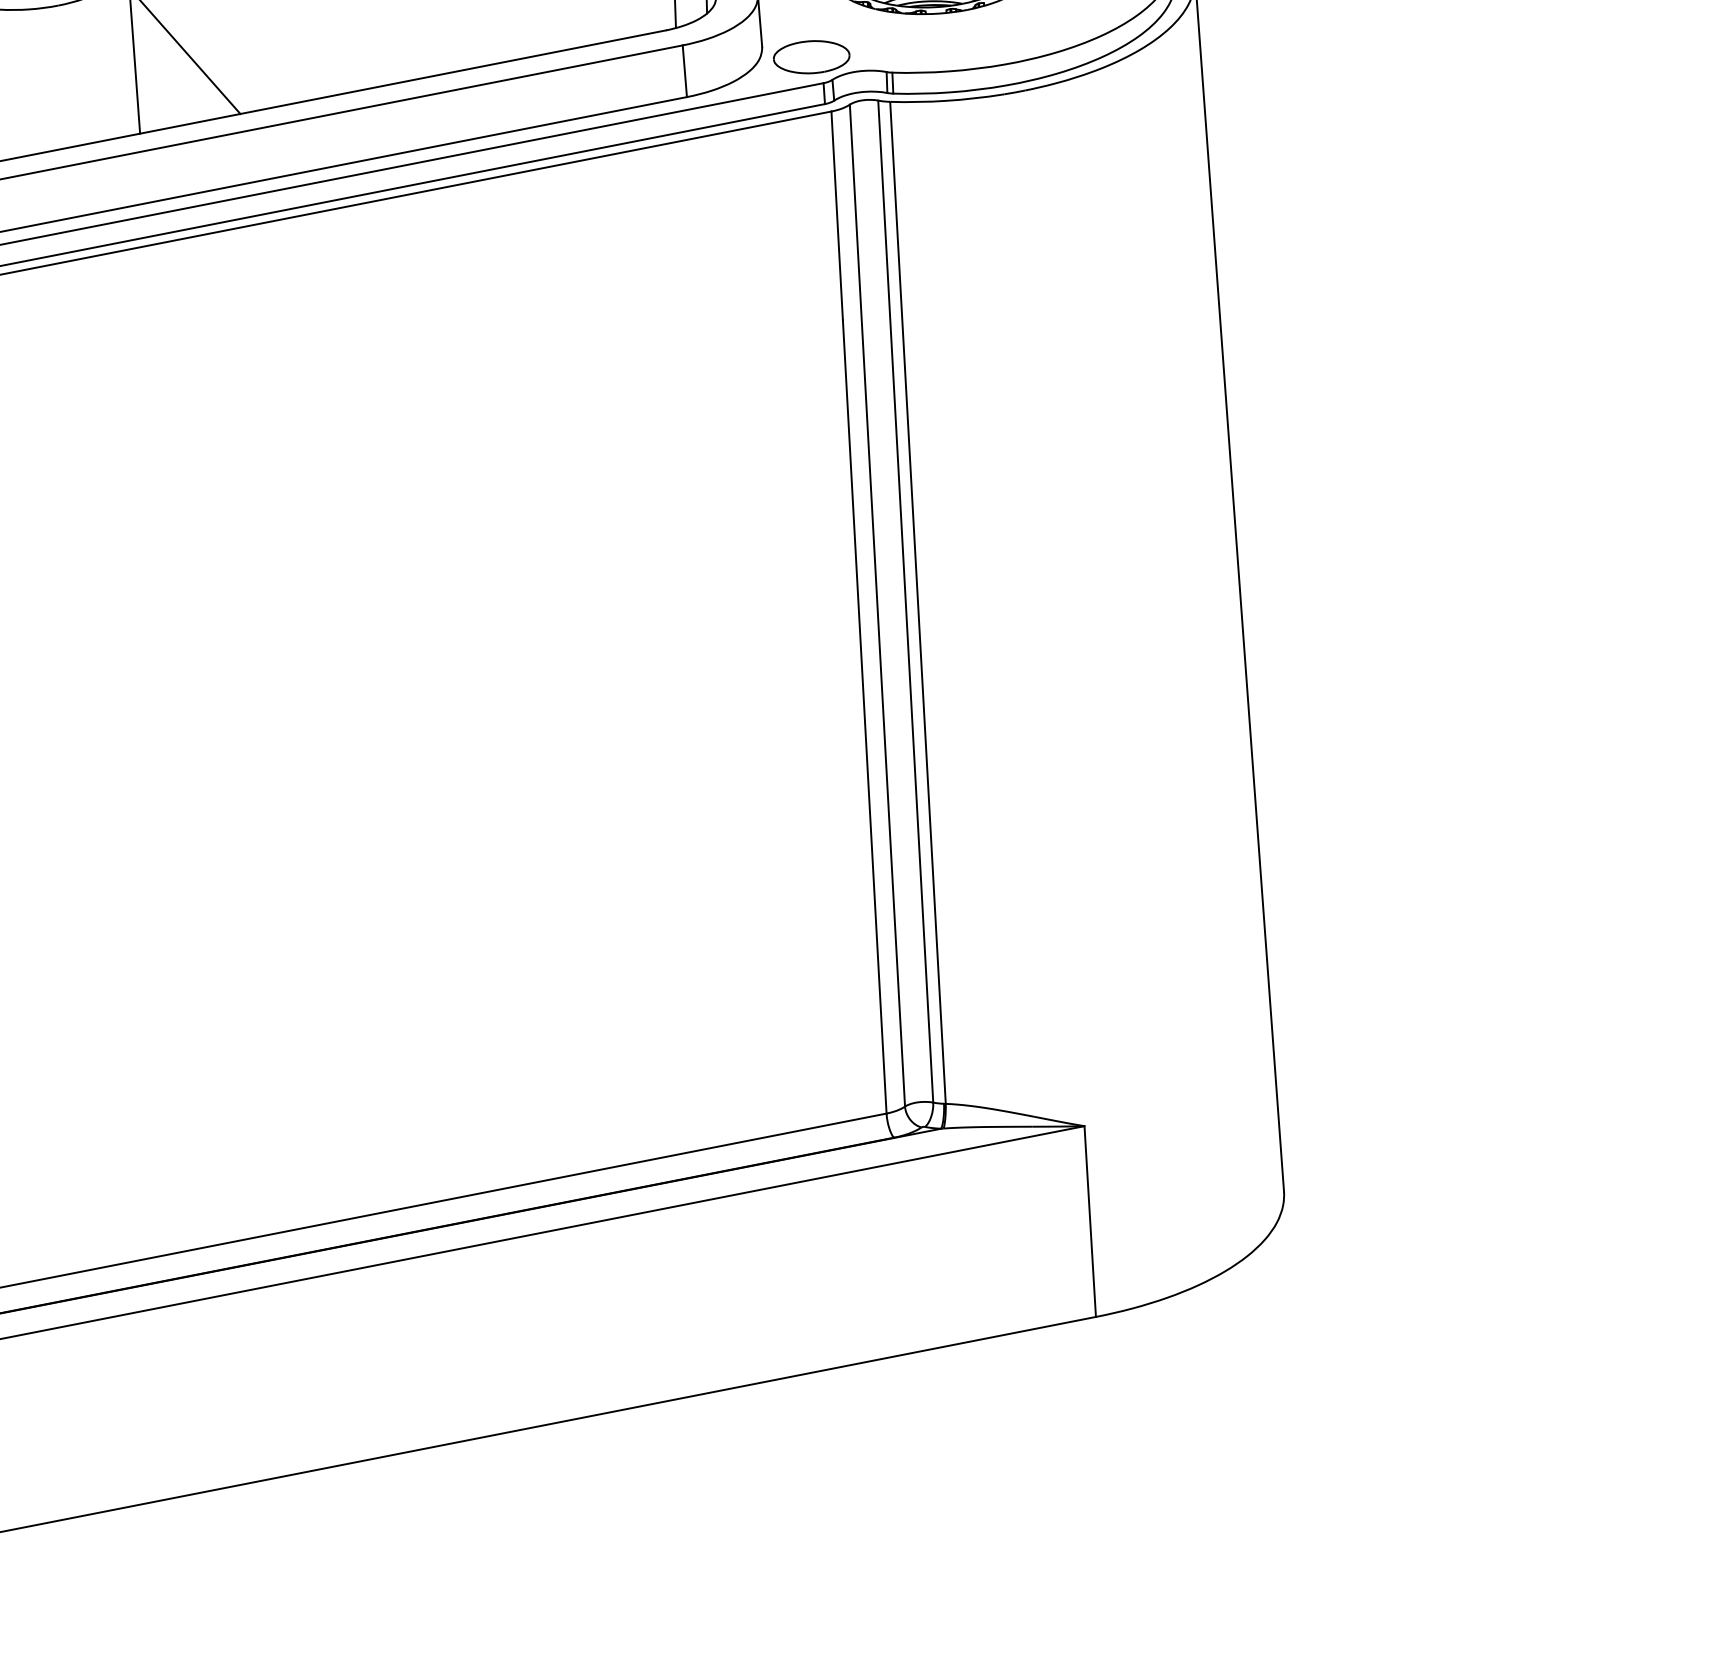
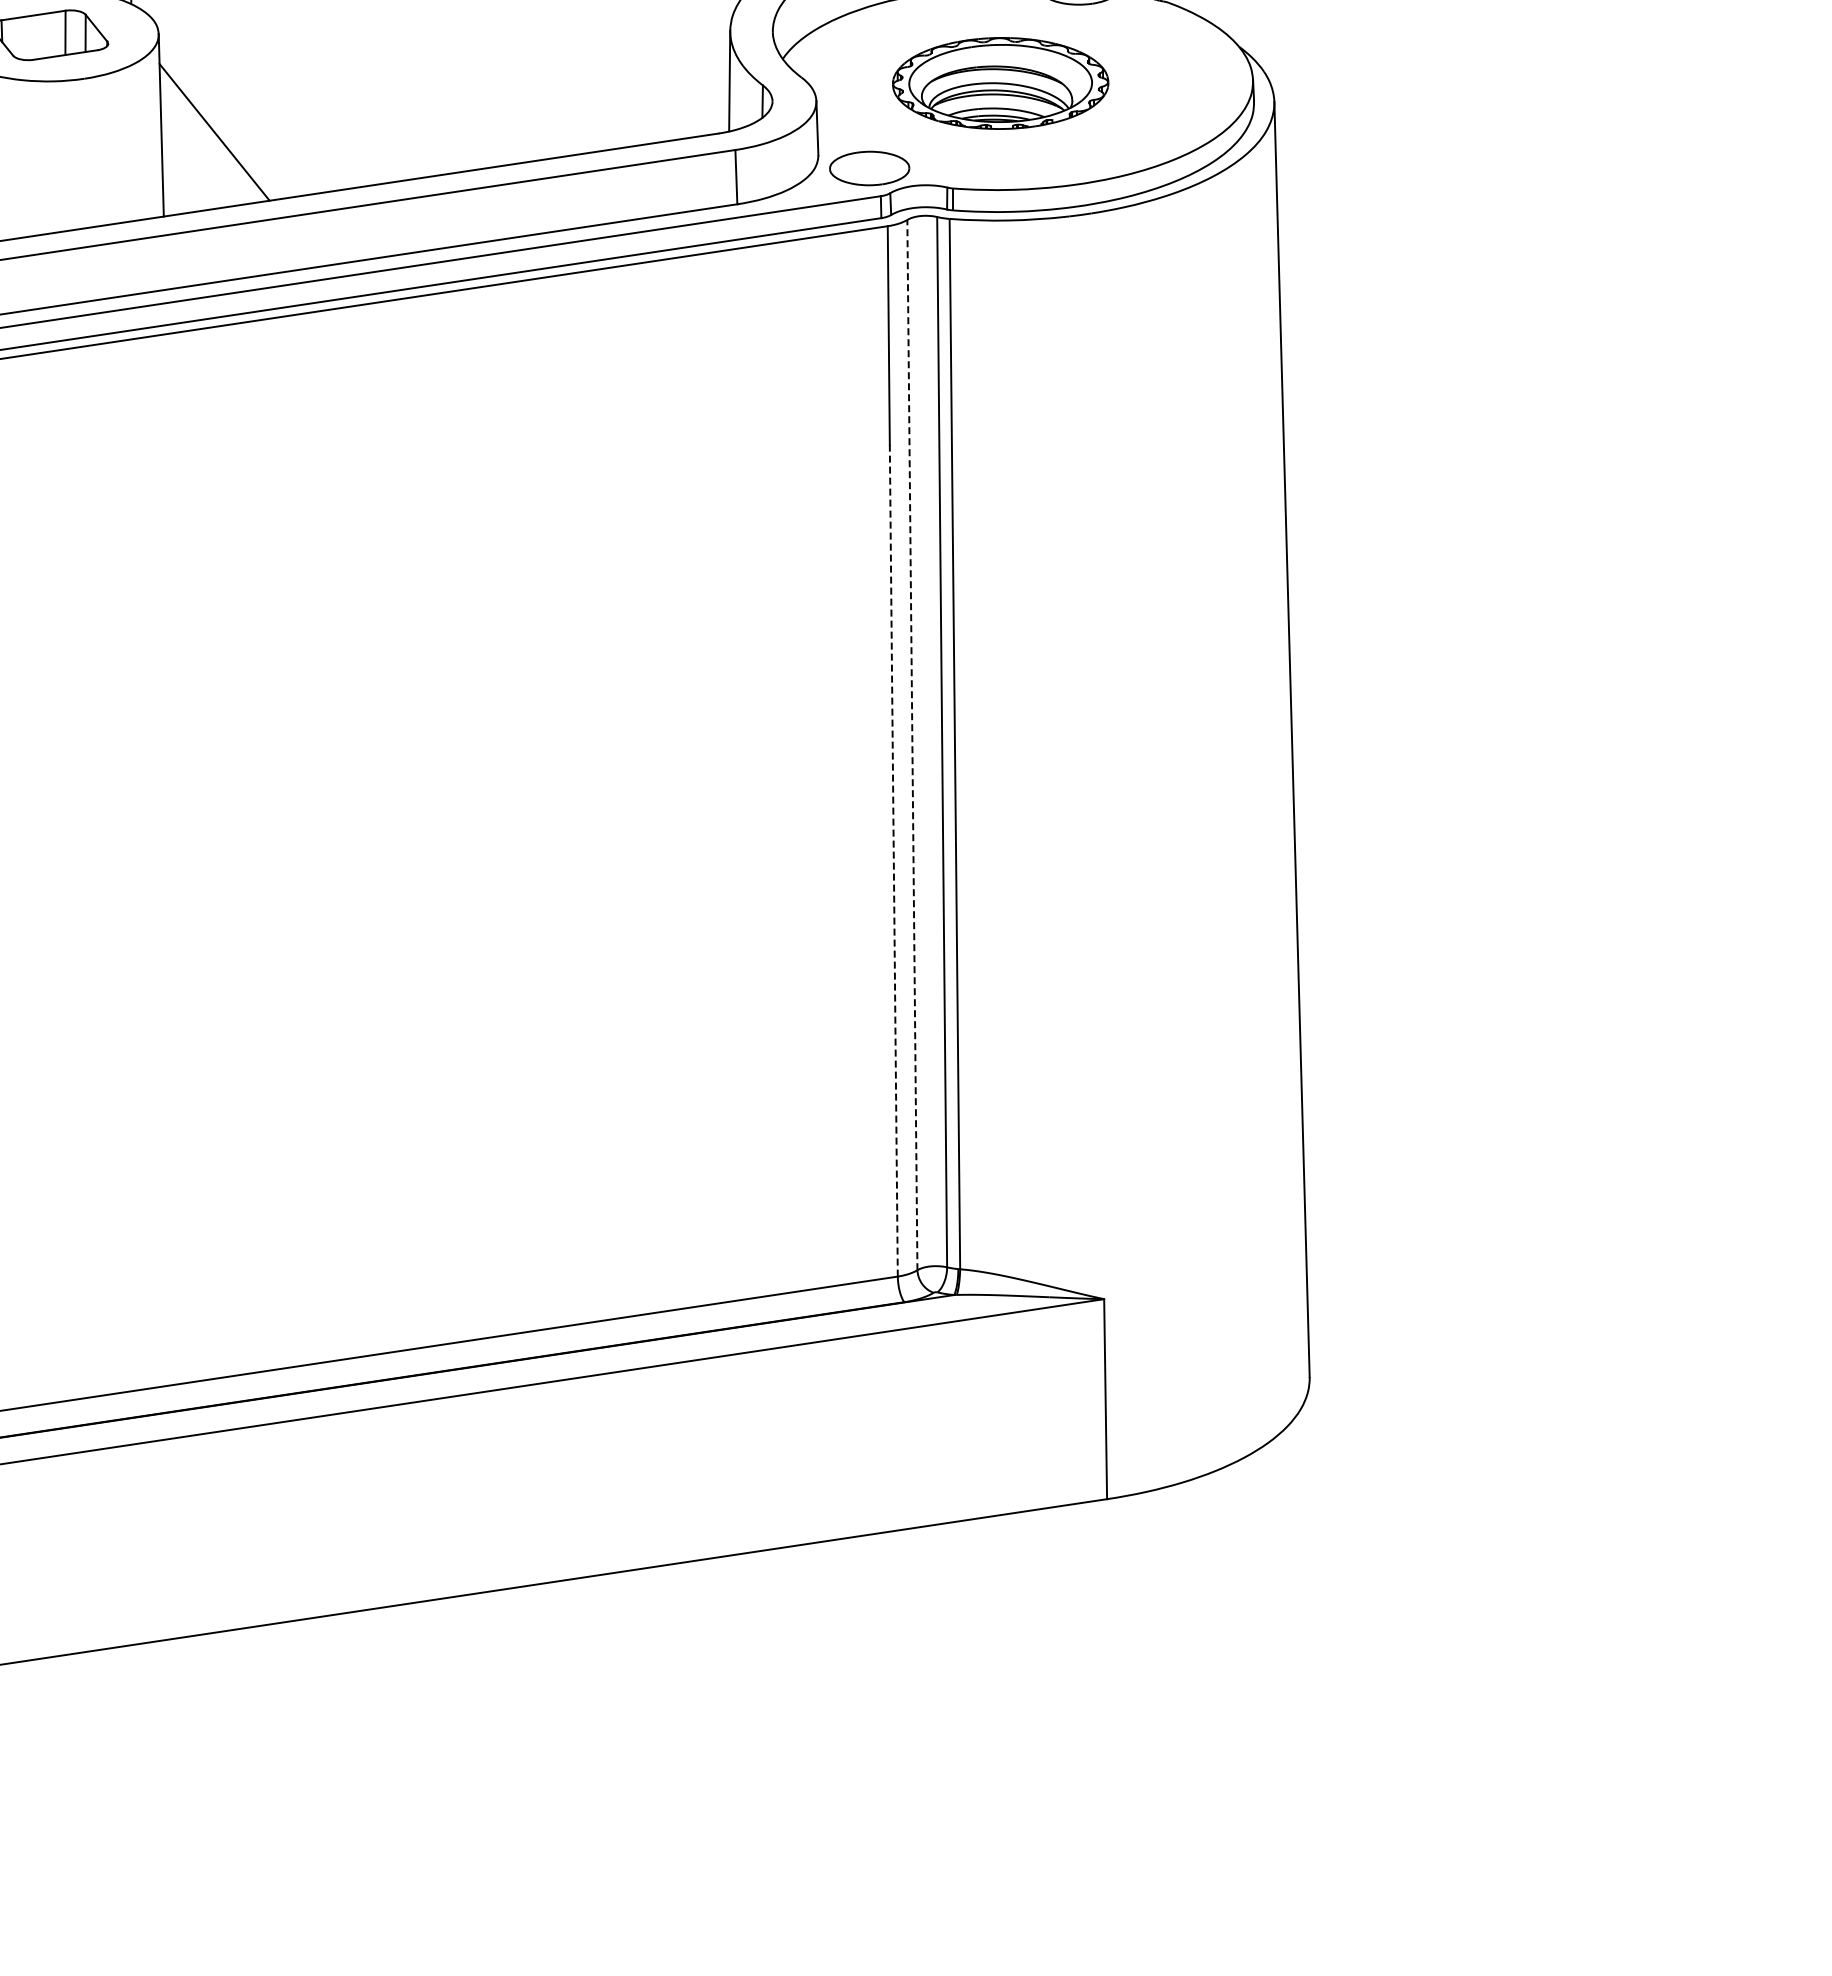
line: (877, 605) -> (912, 744), solid -> dashed
line: (864, 716) -> (893, 860), solid -> dashed

